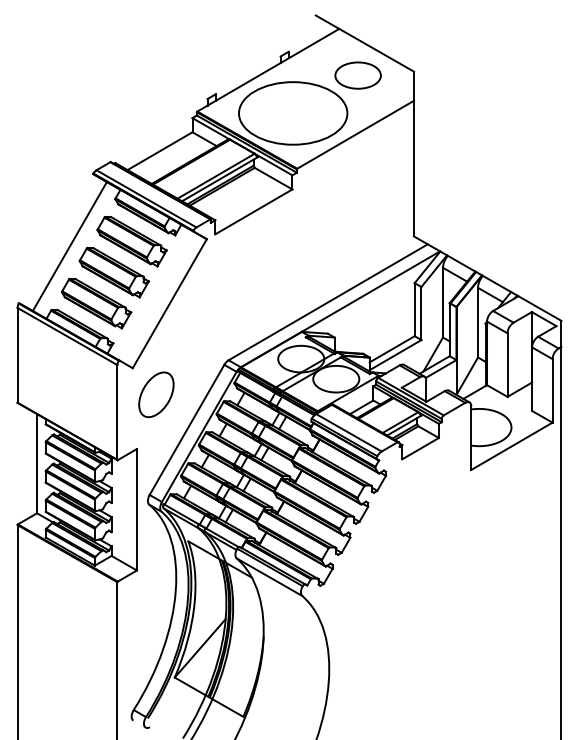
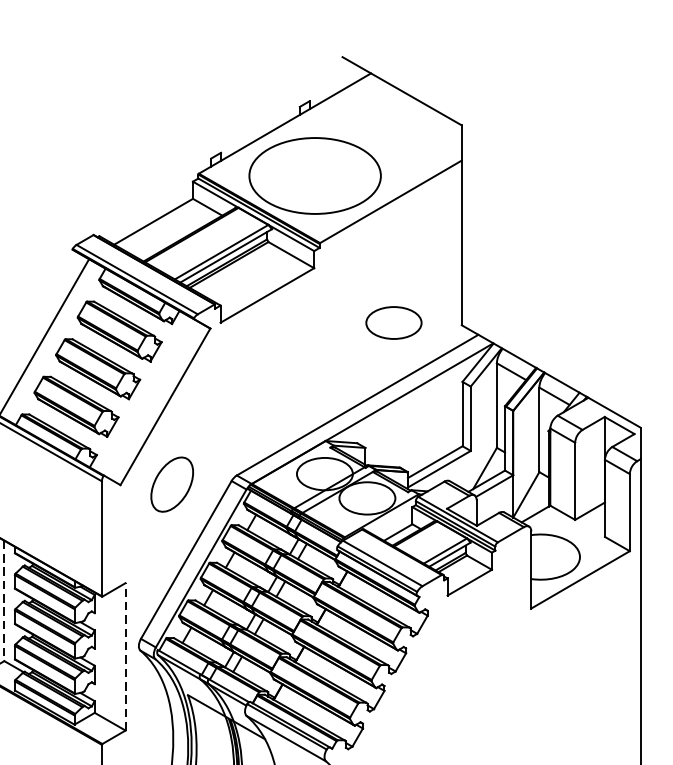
part: (357, 75) -> (393, 322), moved
part: (156, 394) -> (172, 484), moved
line: (37, 463) -> (4, 600), solid -> dashed
line: (136, 509) -> (125, 656), solid -> dashed

